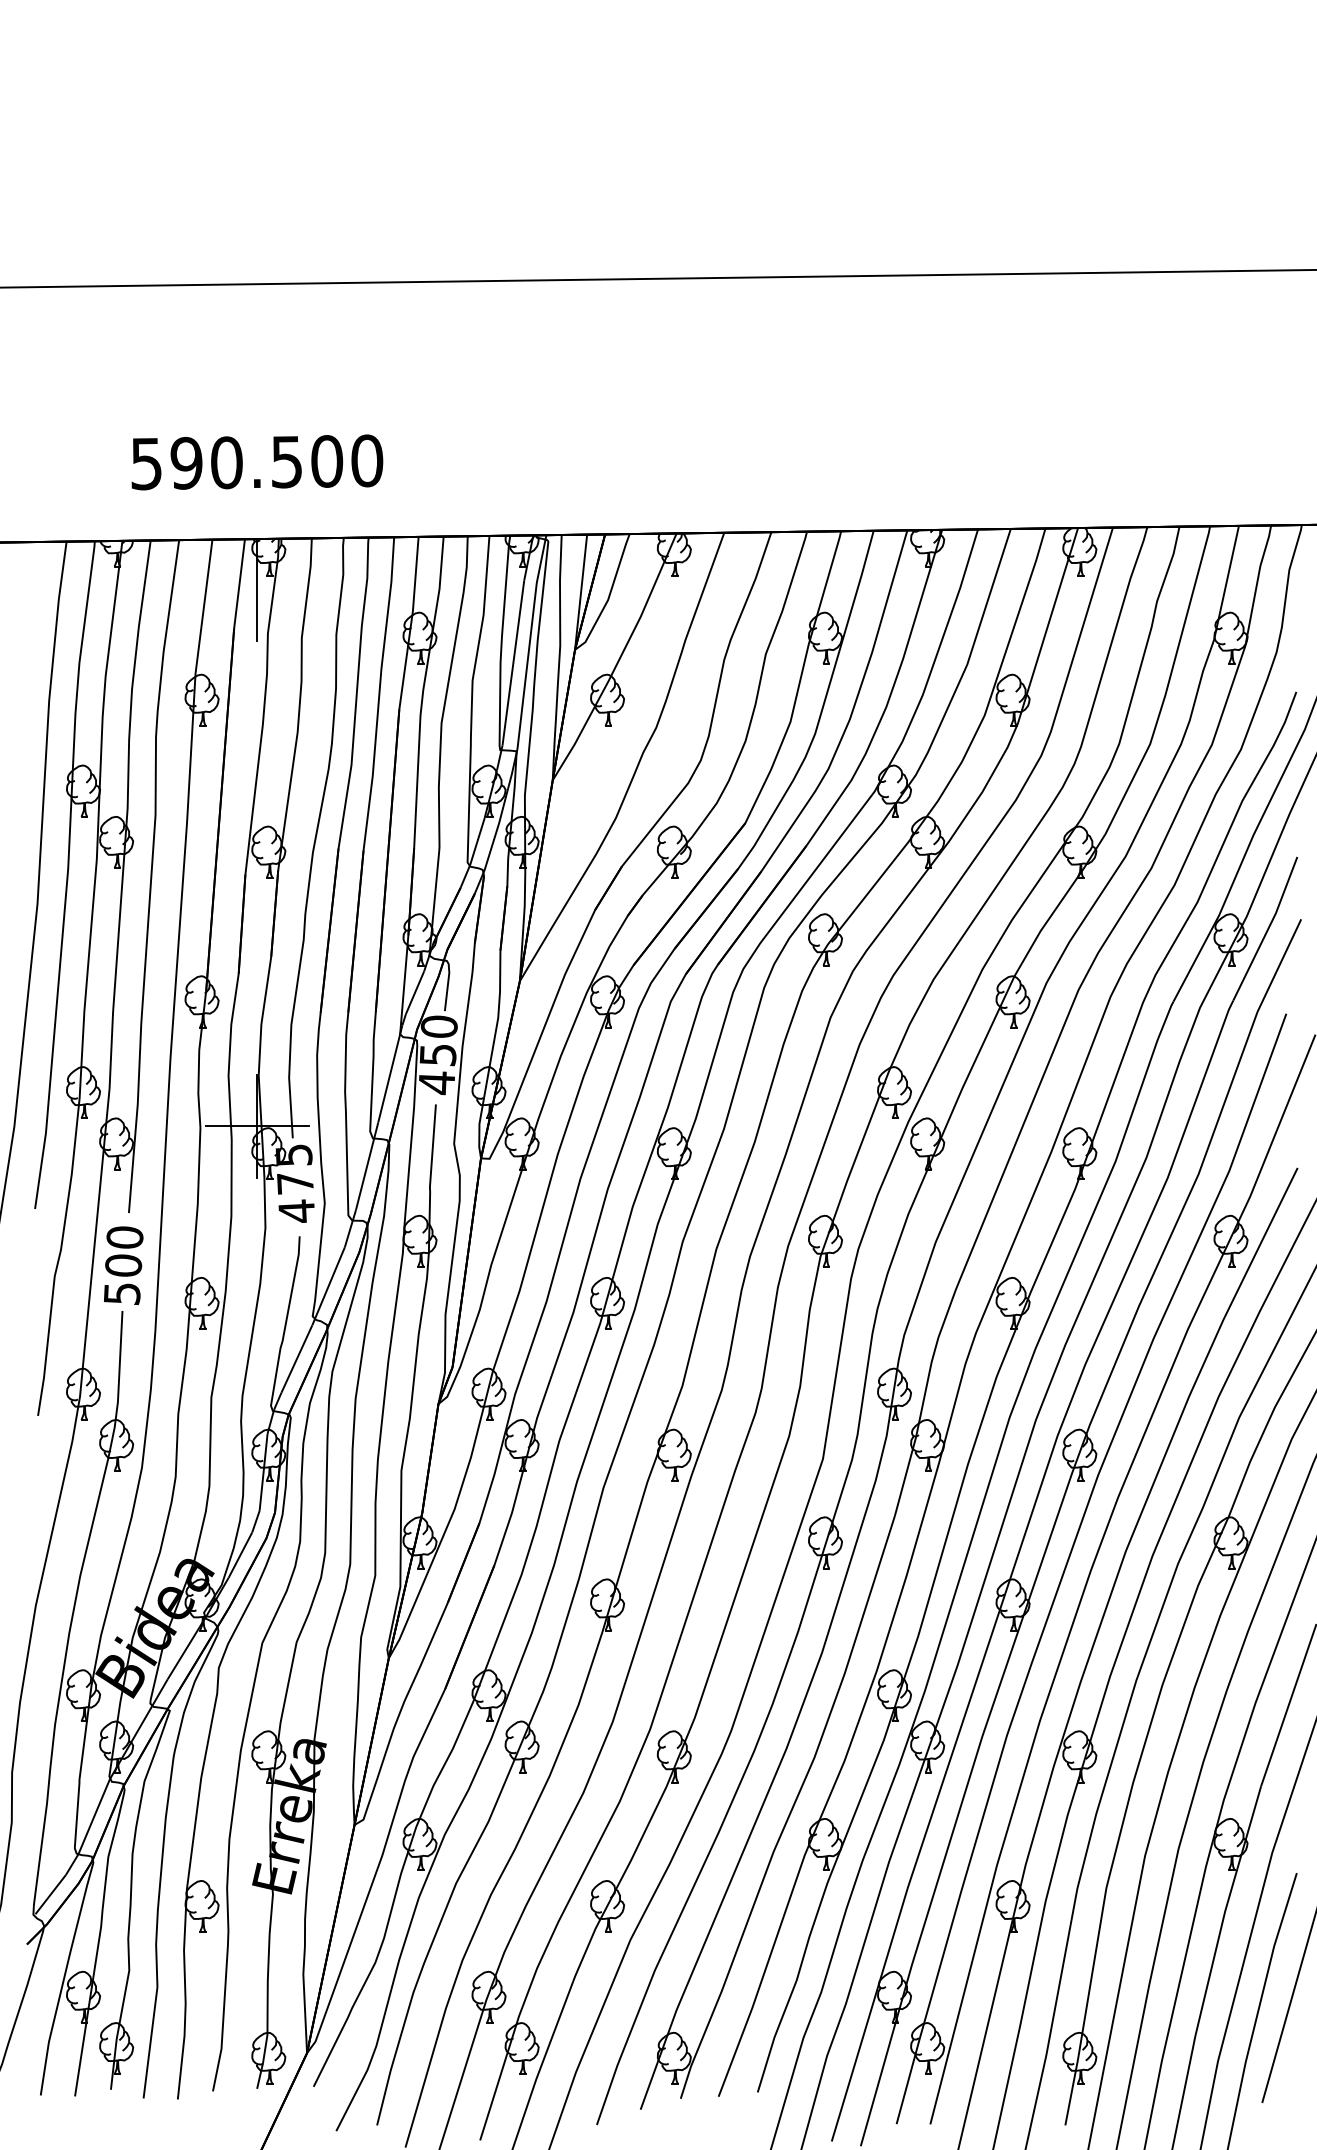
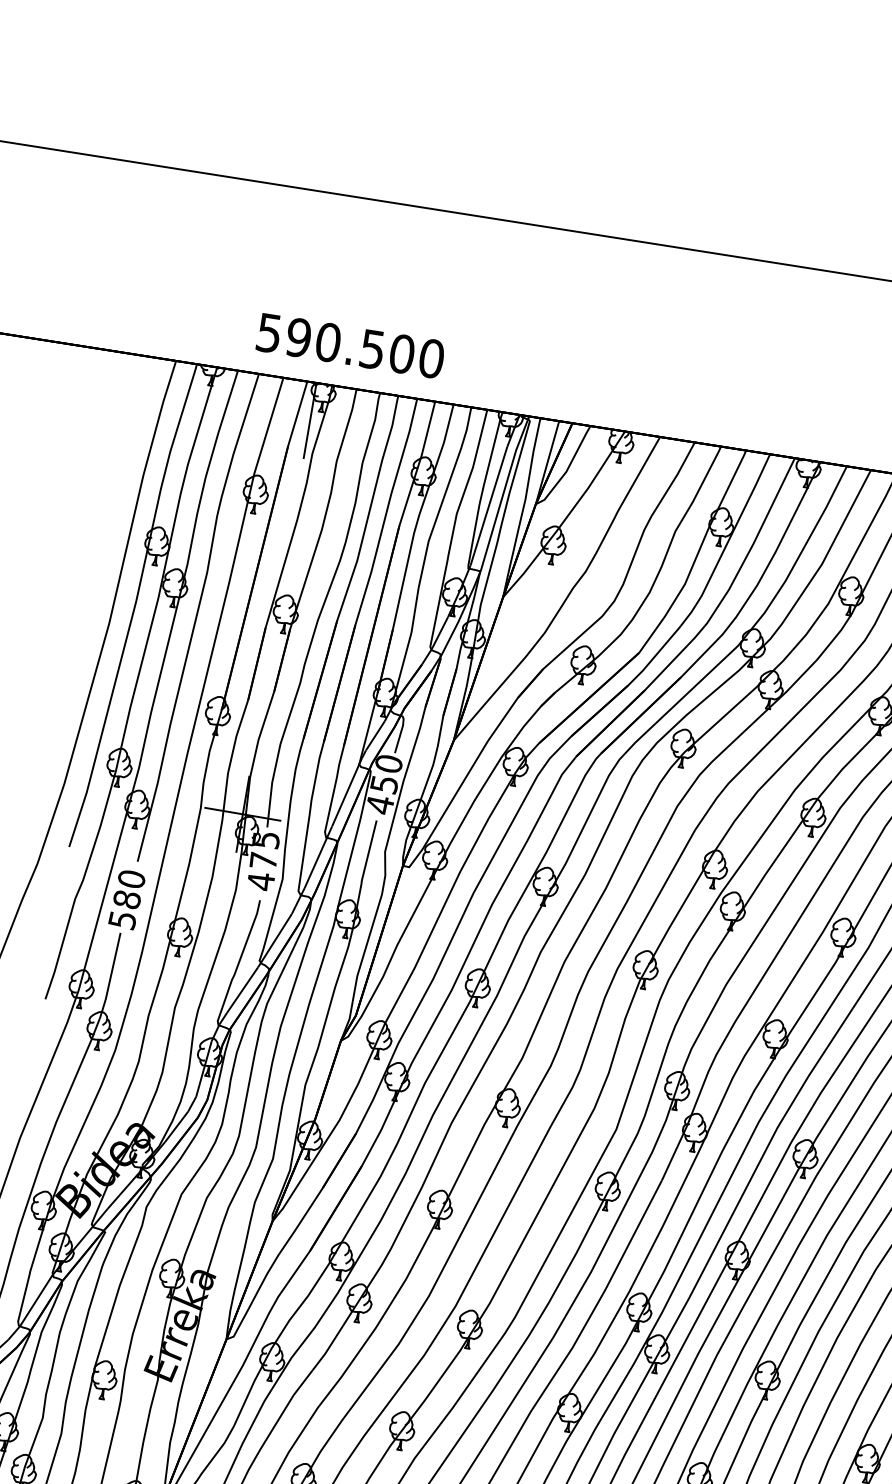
text: (257, 462) -> (350, 346), moved
text: (123, 1265) -> (127, 899), 500 -> 580

